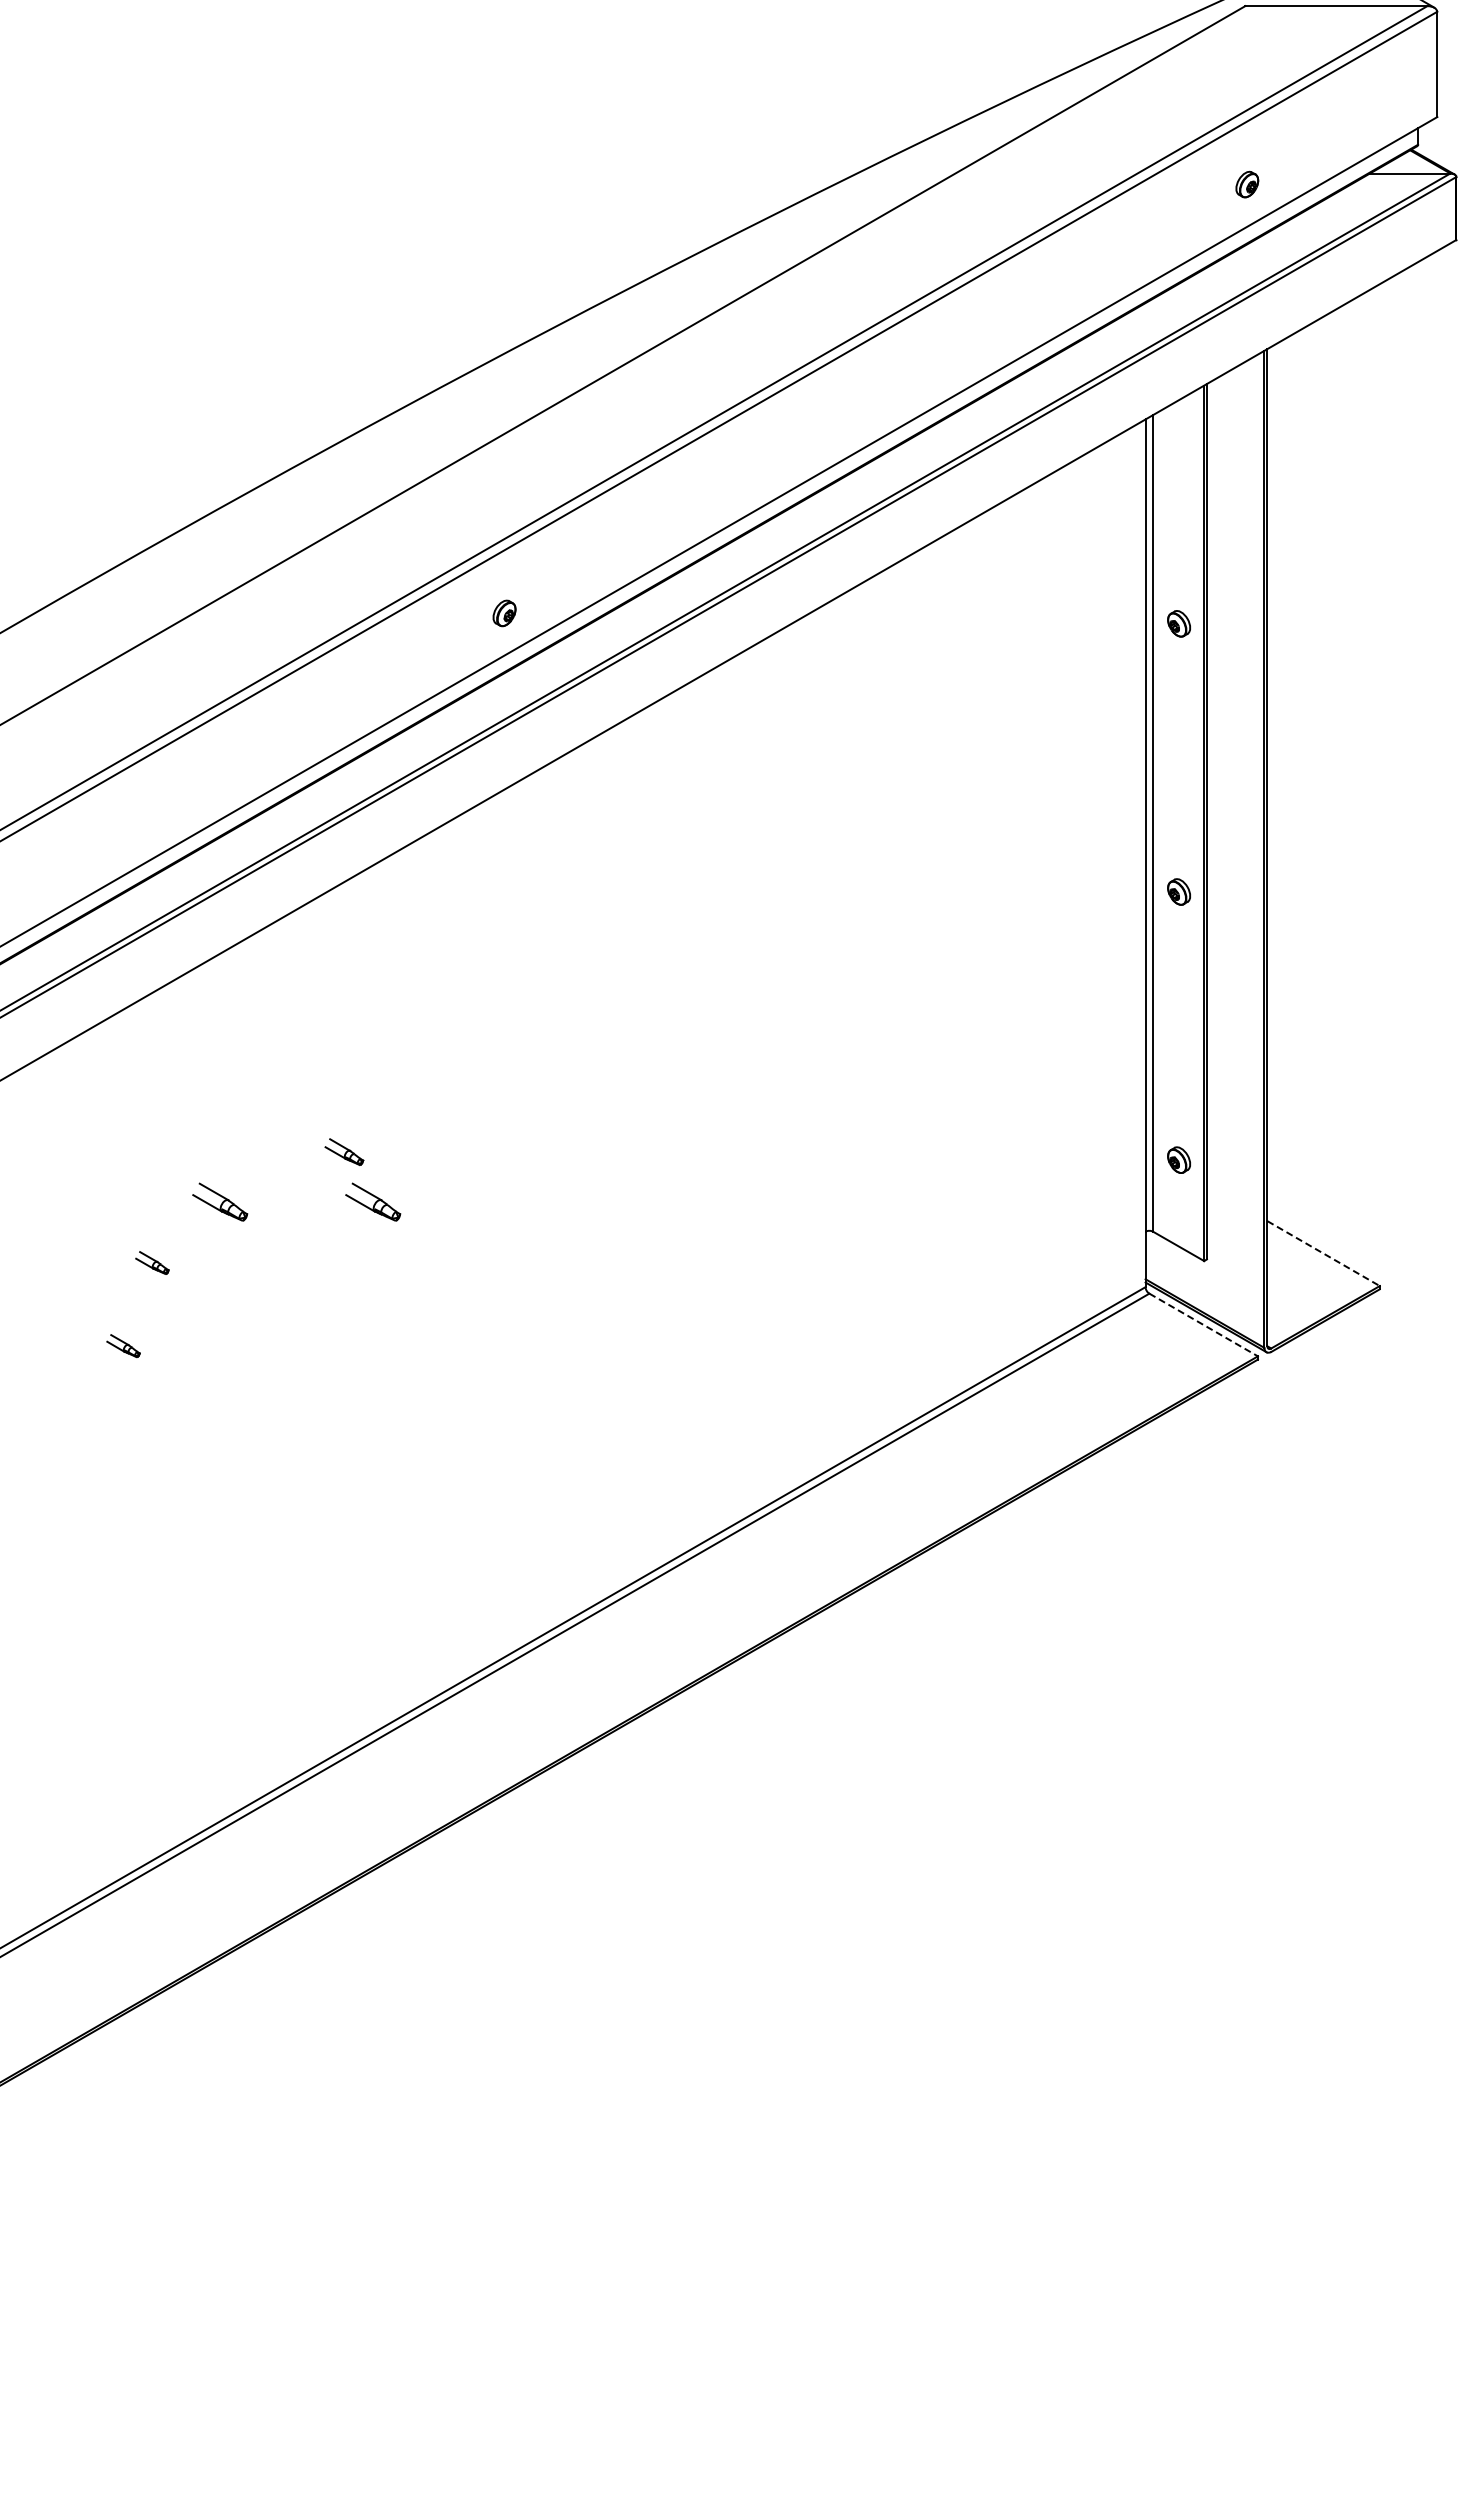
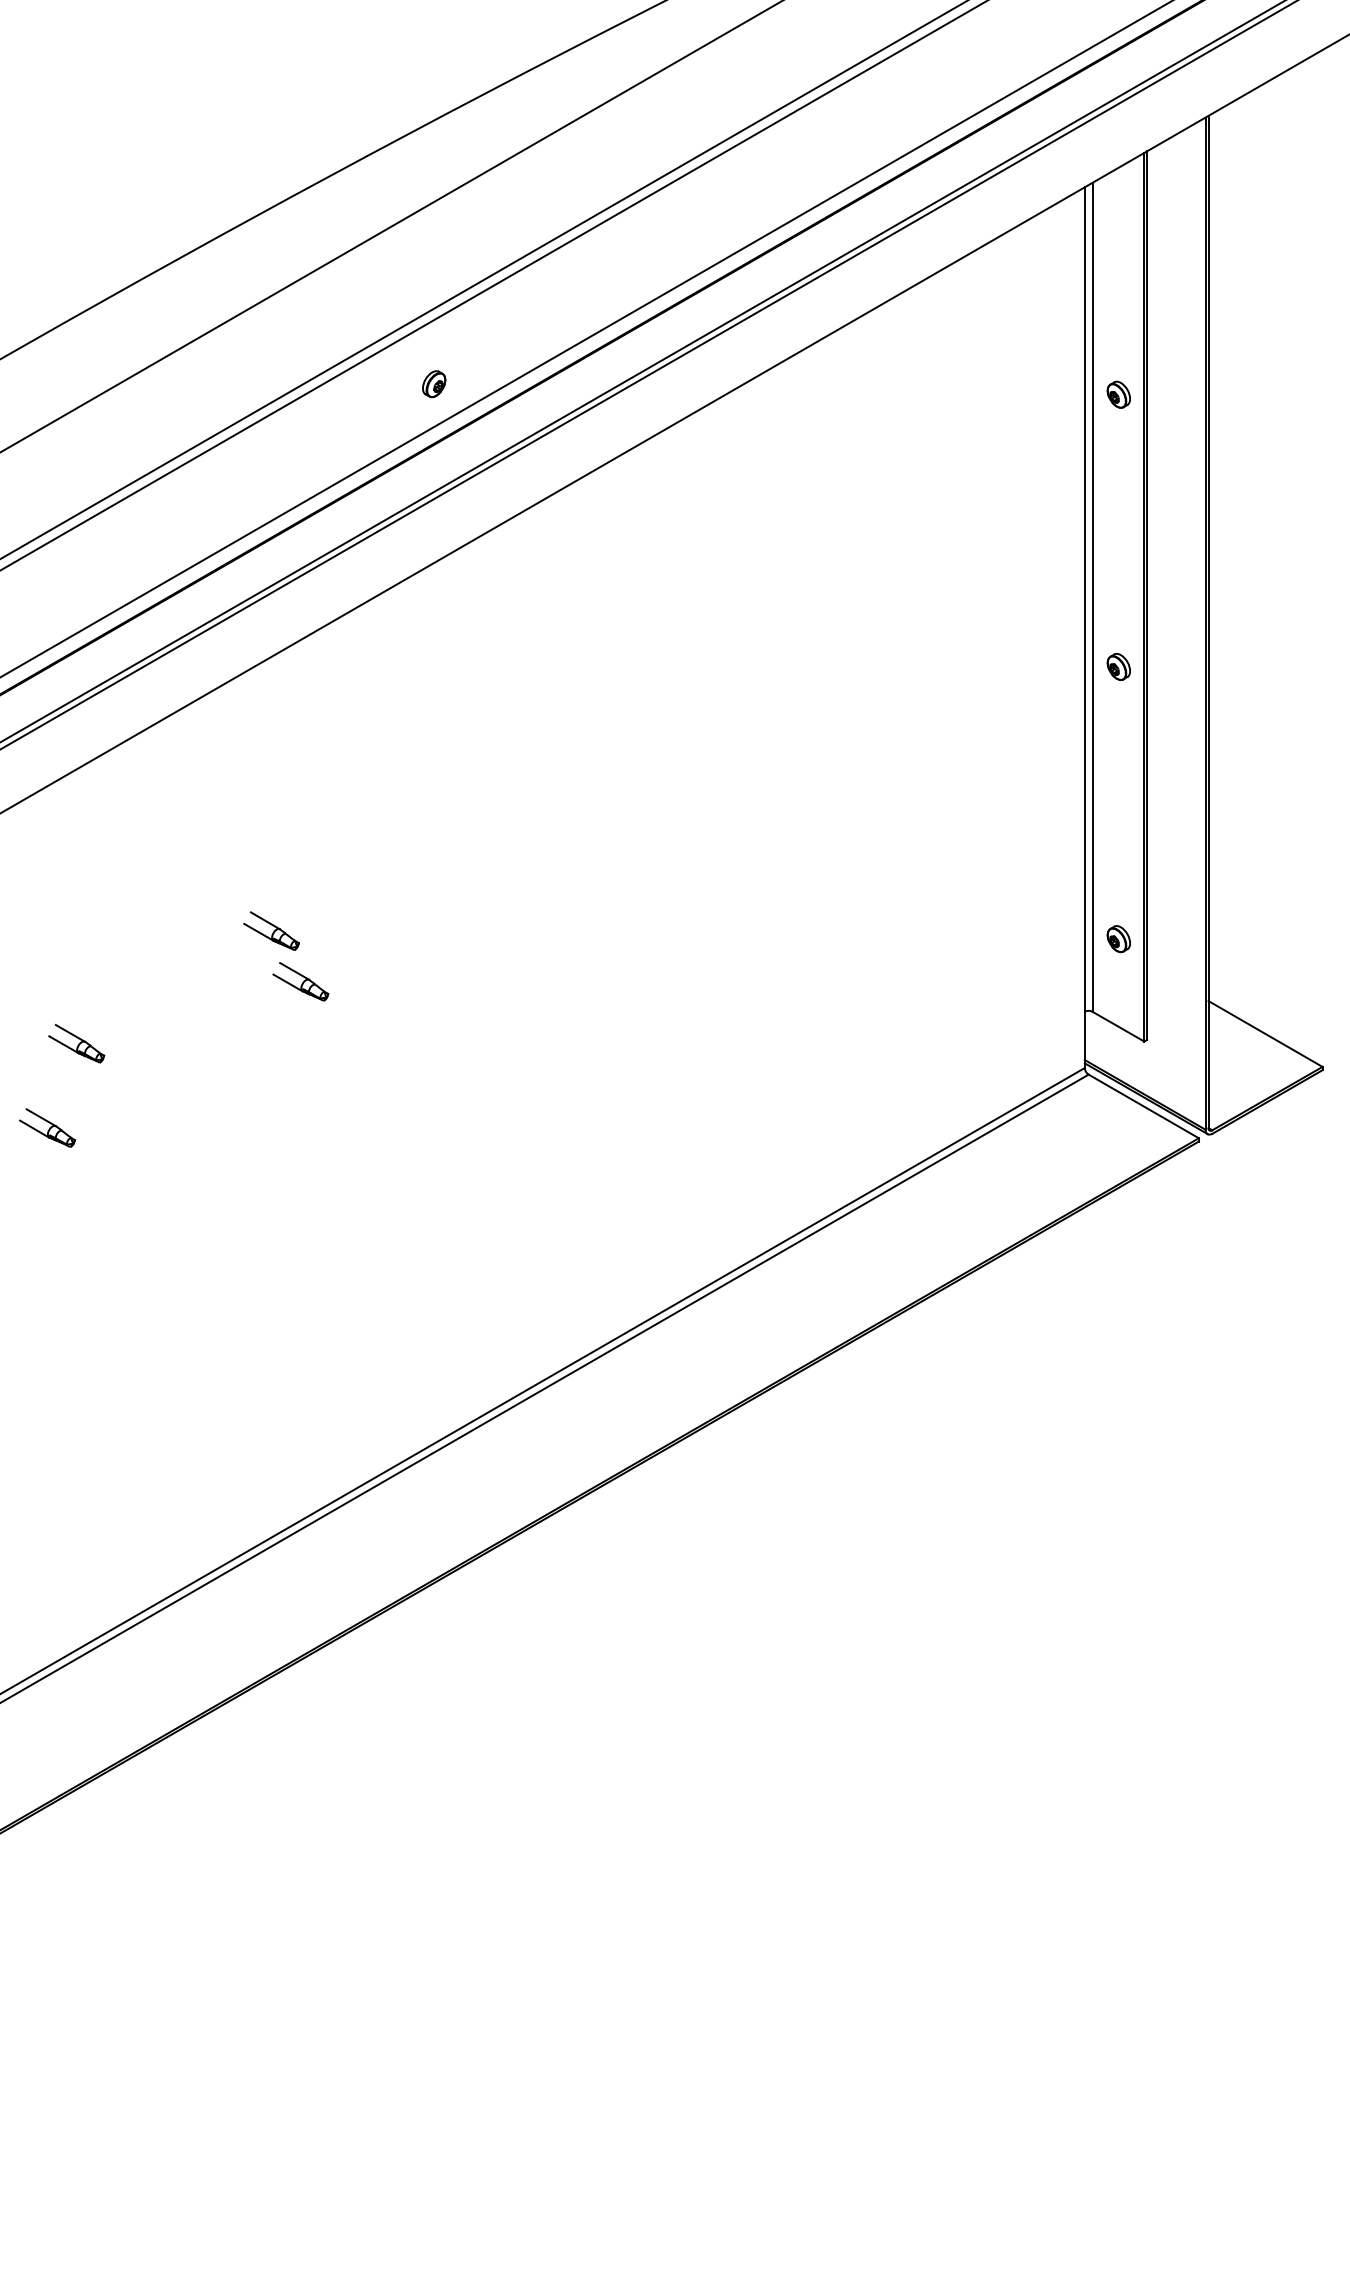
part: (344, 1151) -> (271, 930), size x1.43
part: (220, 1201) -> (145, 981), removed
line: (1323, 1253) -> (1265, 1033), dashed -> solid
part: (152, 1262) -> (76, 1043), size x1.67
line: (1203, 1325) -> (1143, 1106), dashed -> solid
part: (123, 1345) -> (47, 1127), size x1.67

